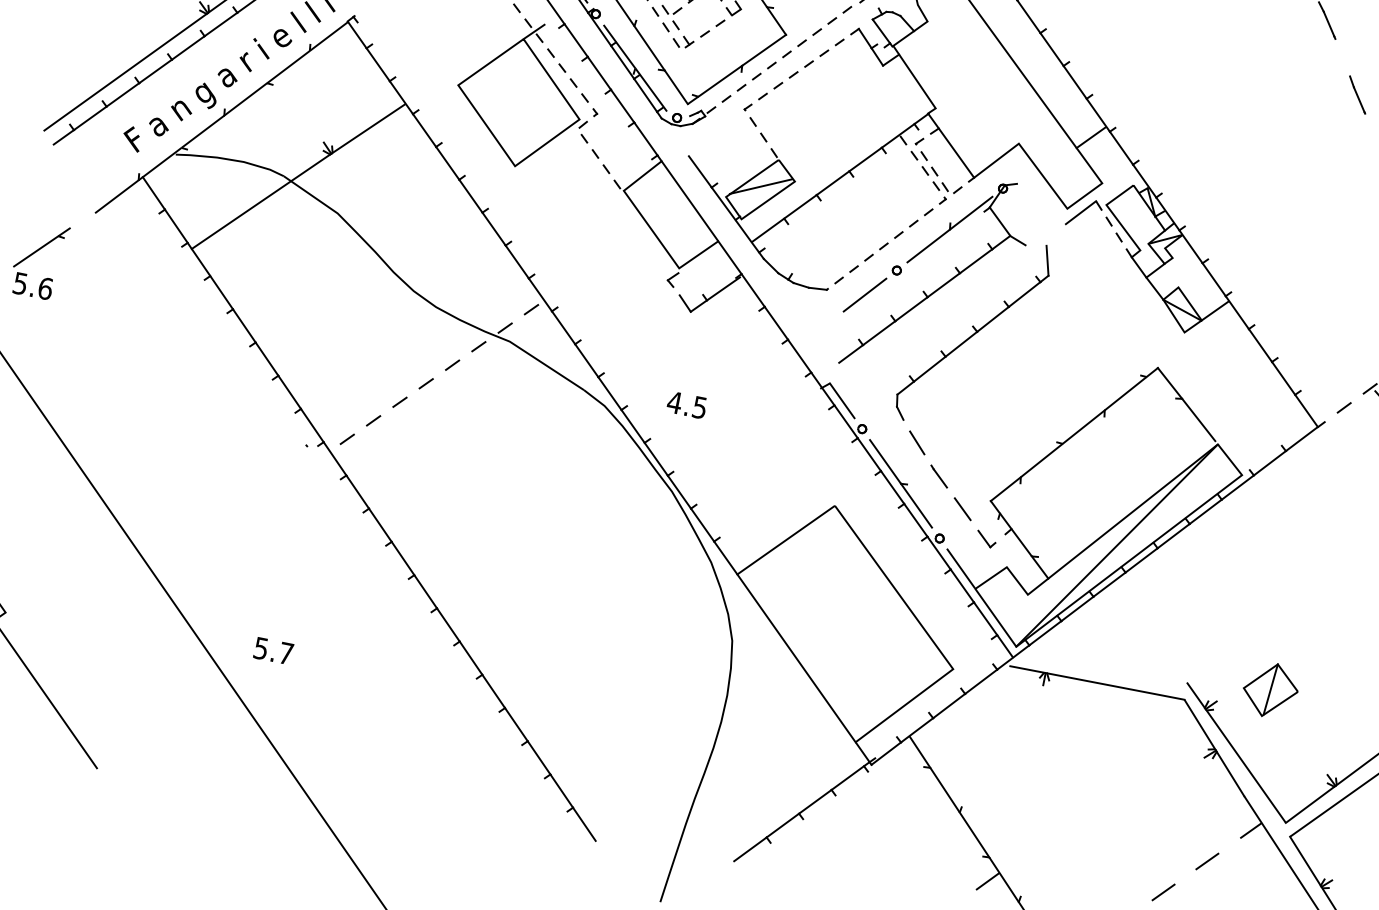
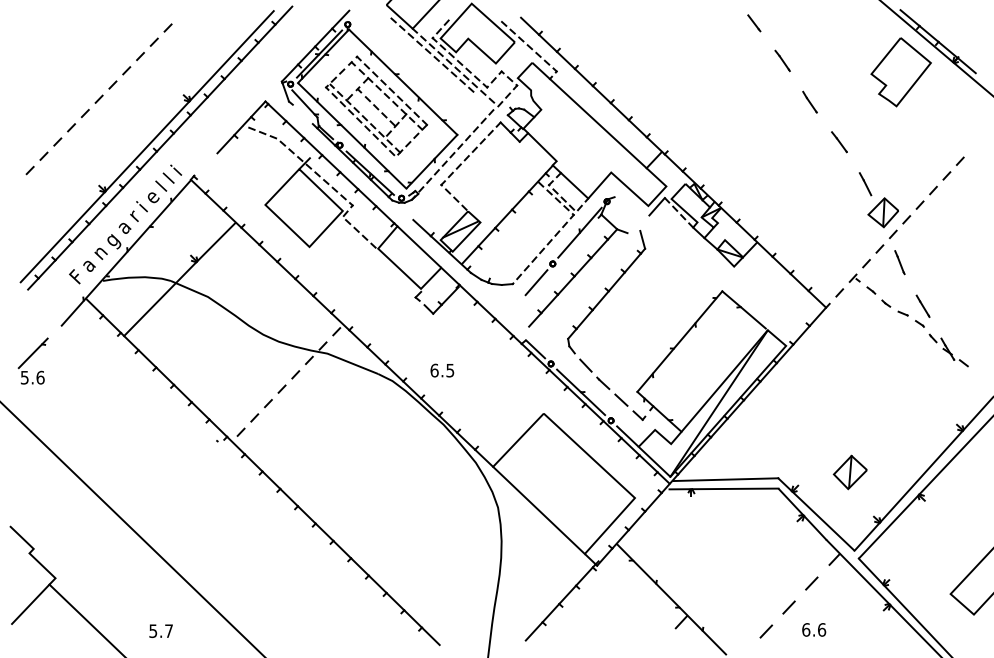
text: (674, 402) -> (434, 370), 4.5 -> 6.5
text: (272, 649) -> (160, 630), moved
line: (1103, 668) -> (725, 479), added
part: (1269, 690) -> (849, 472), moved

